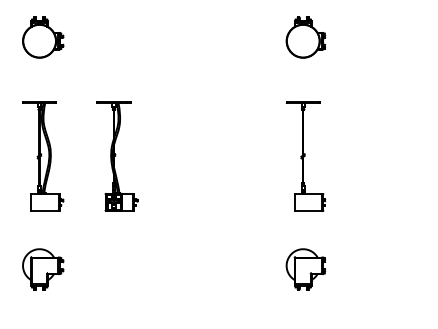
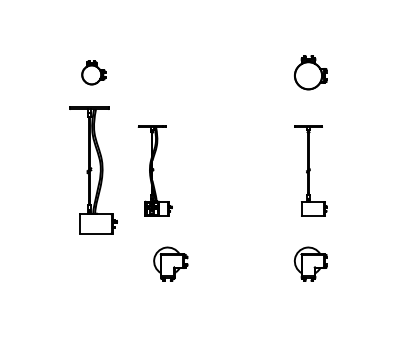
part: (42, 37) -> (93, 72), size x0.7
part: (42, 155) -> (93, 170), size x1.4
part: (42, 268) -> (170, 263), moved

